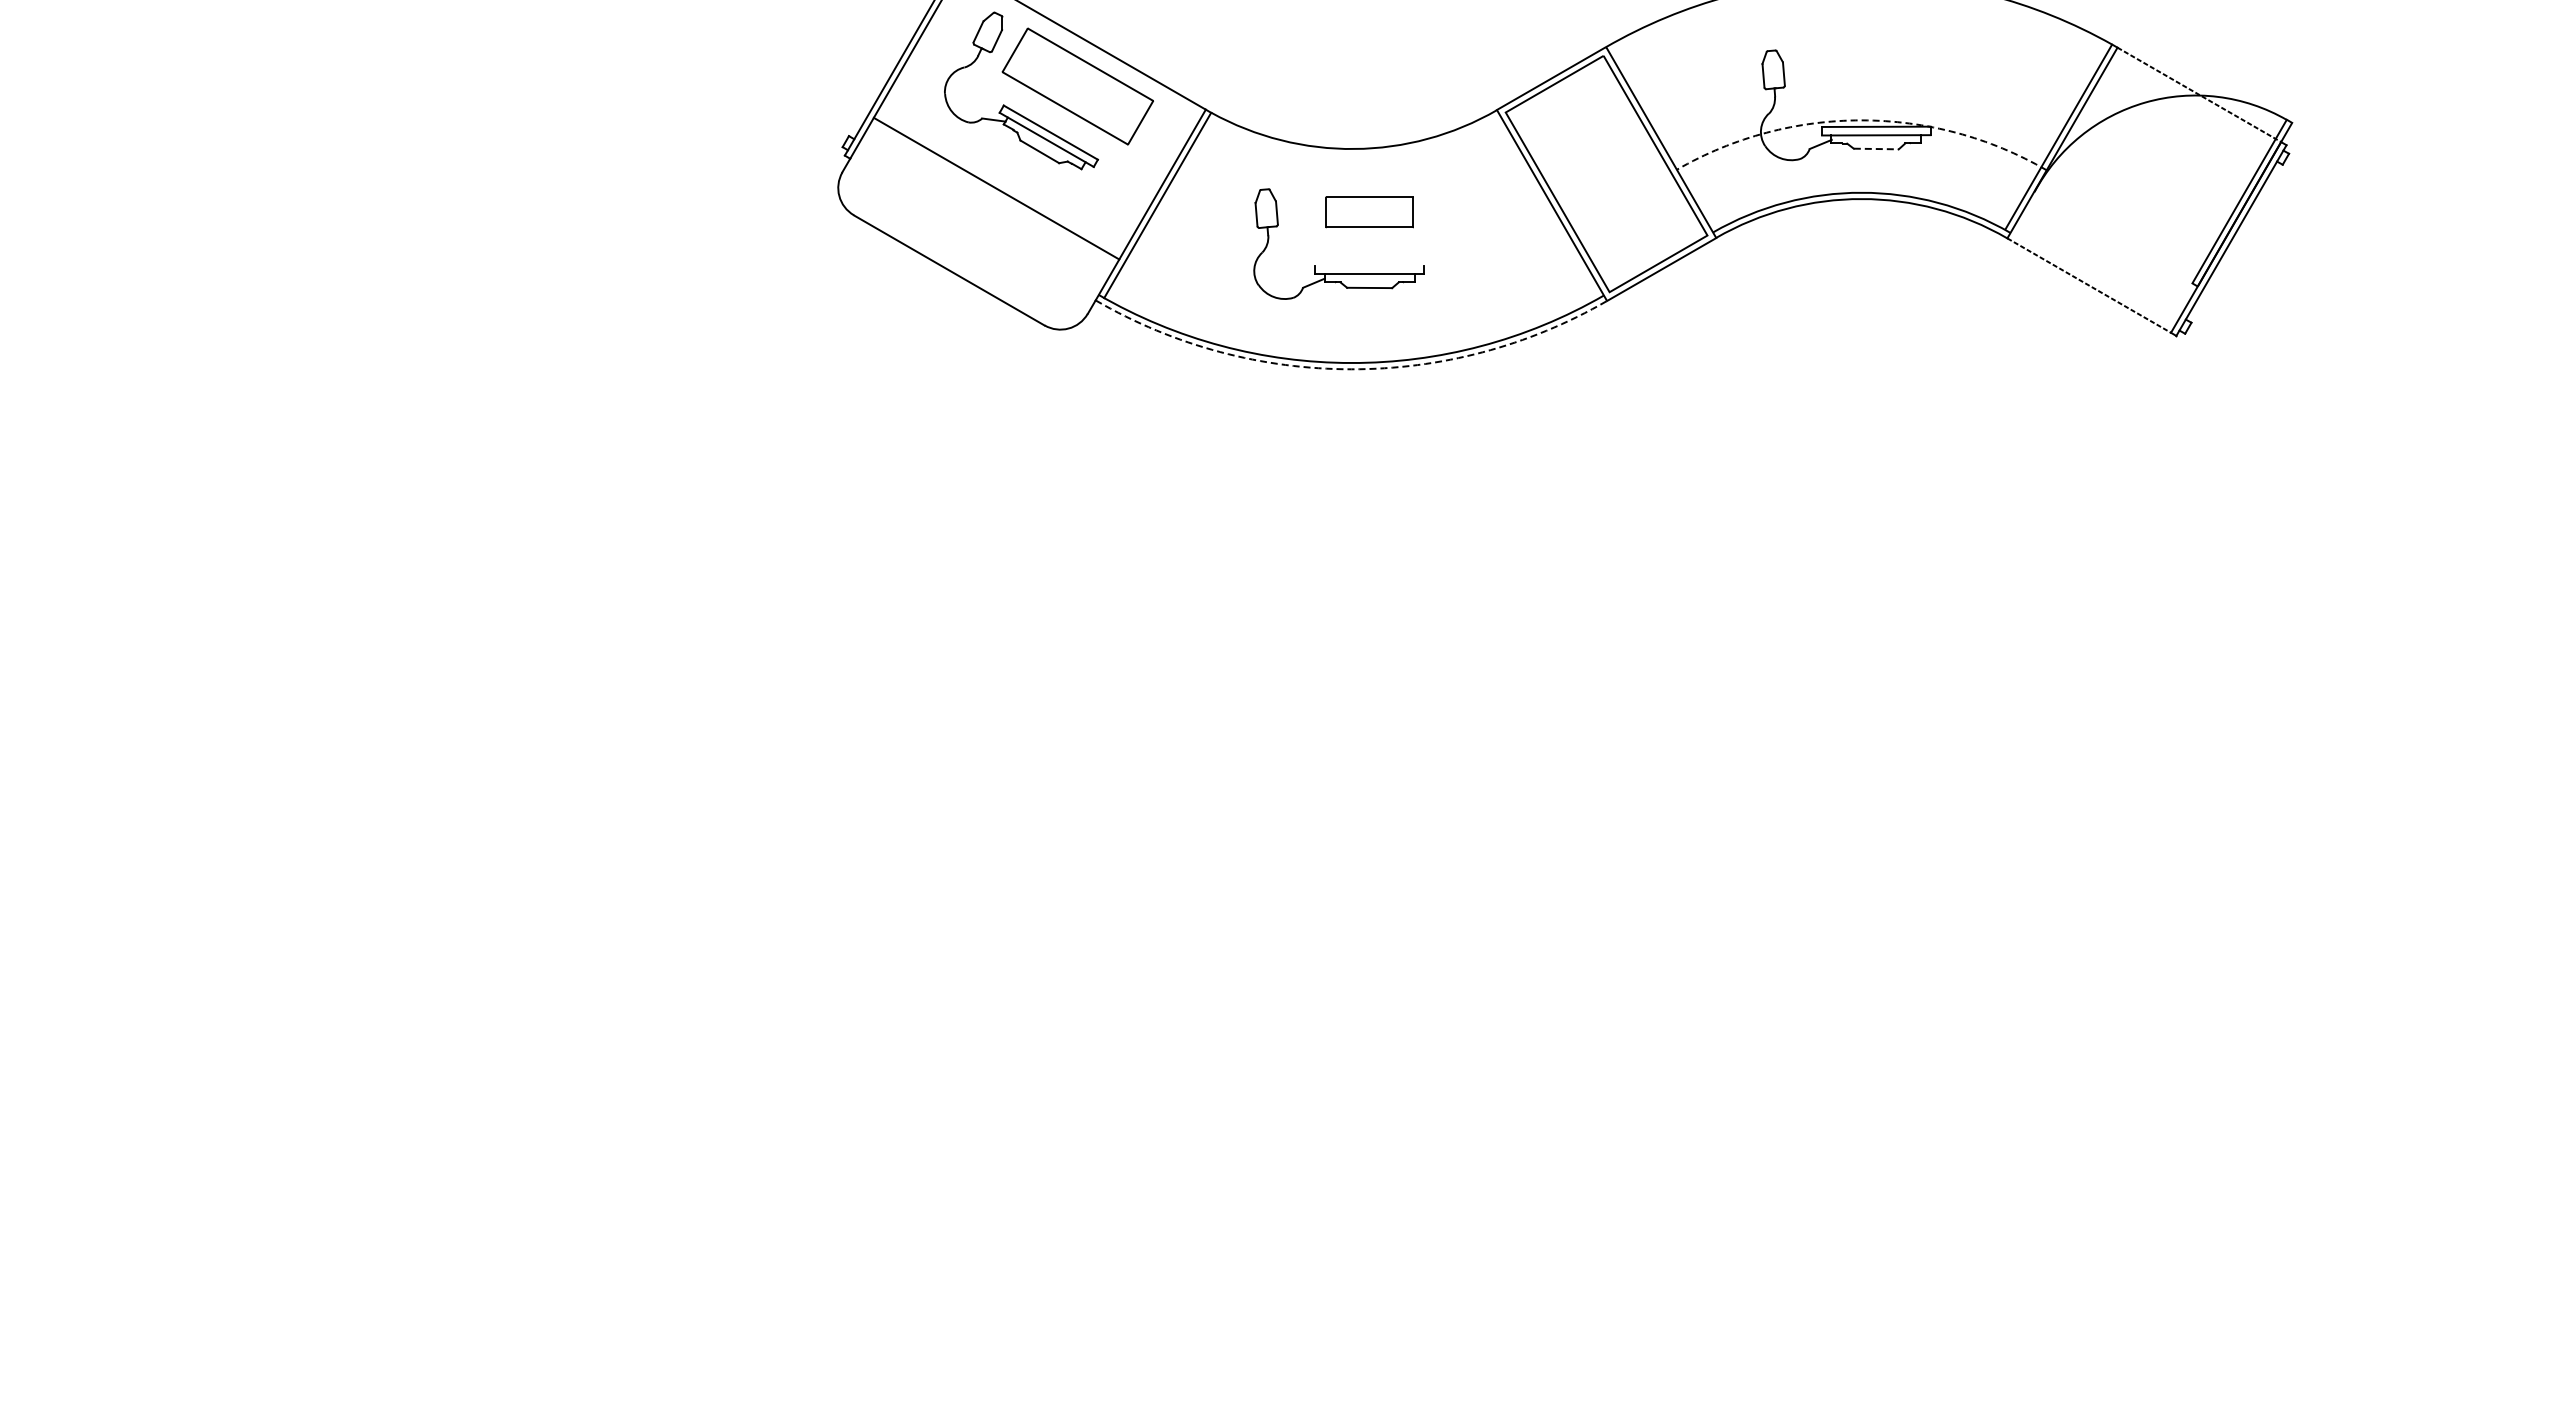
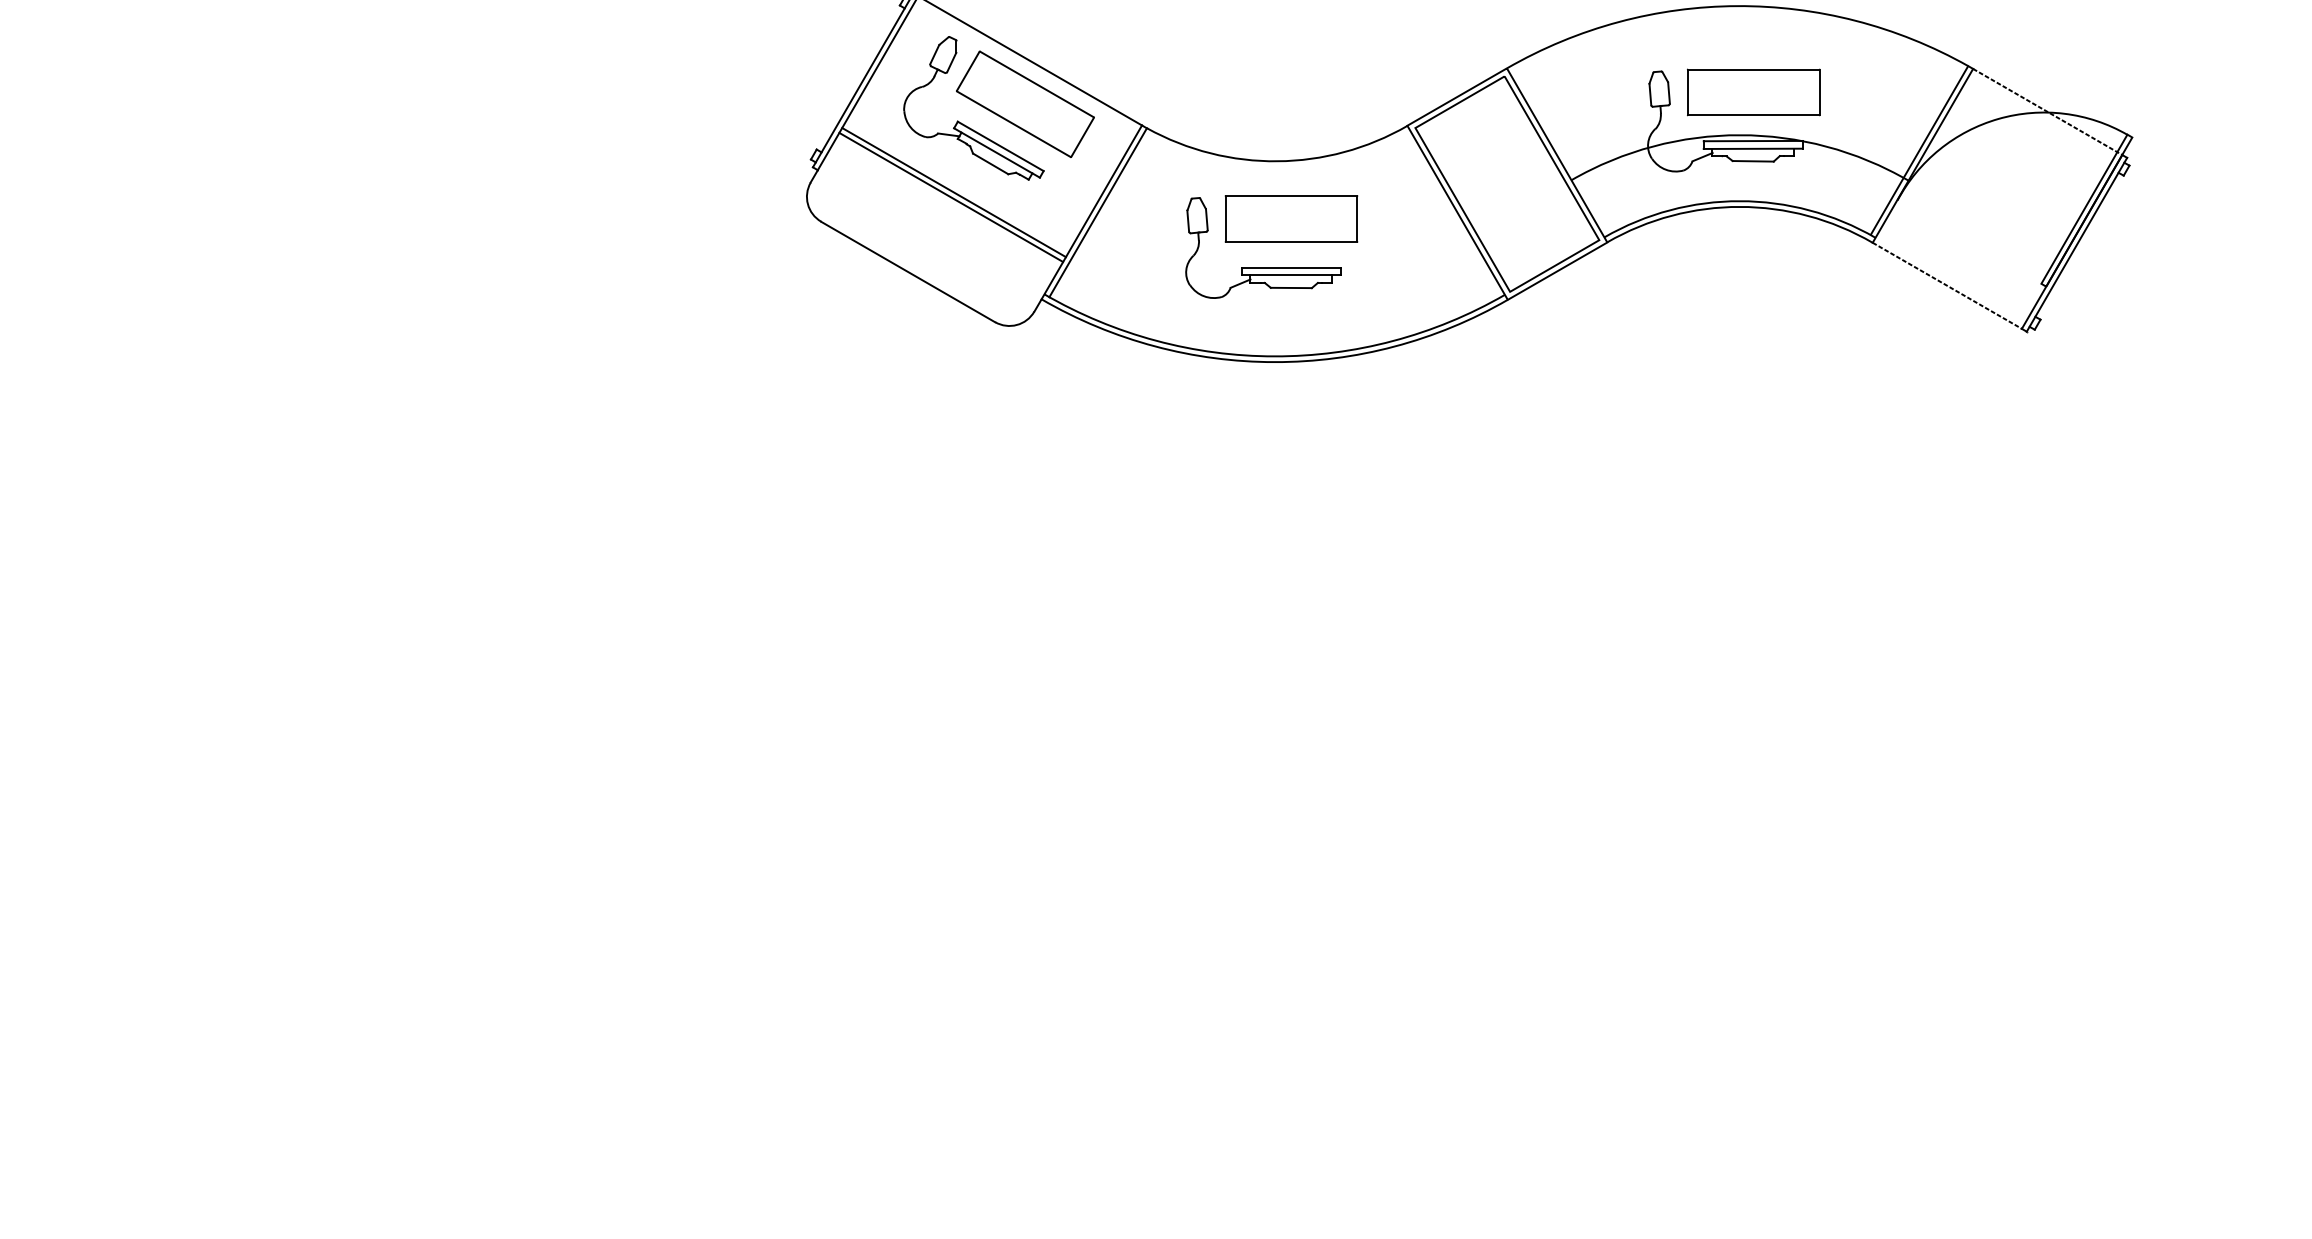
part: (1876, 73) -> (1753, 92), added
arc: (1861, 120) -> (1739, 135), dashed -> solid
line: (1876, 149) -> (1753, 161), dashed -> solid
line: (999, 183) -> (953, 192), added
part: (1369, 212) -> (1291, 219), size x1.67
line: (1369, 265) -> (1291, 267), added
arc: (1351, 369) -> (1274, 362), dashed -> solid

